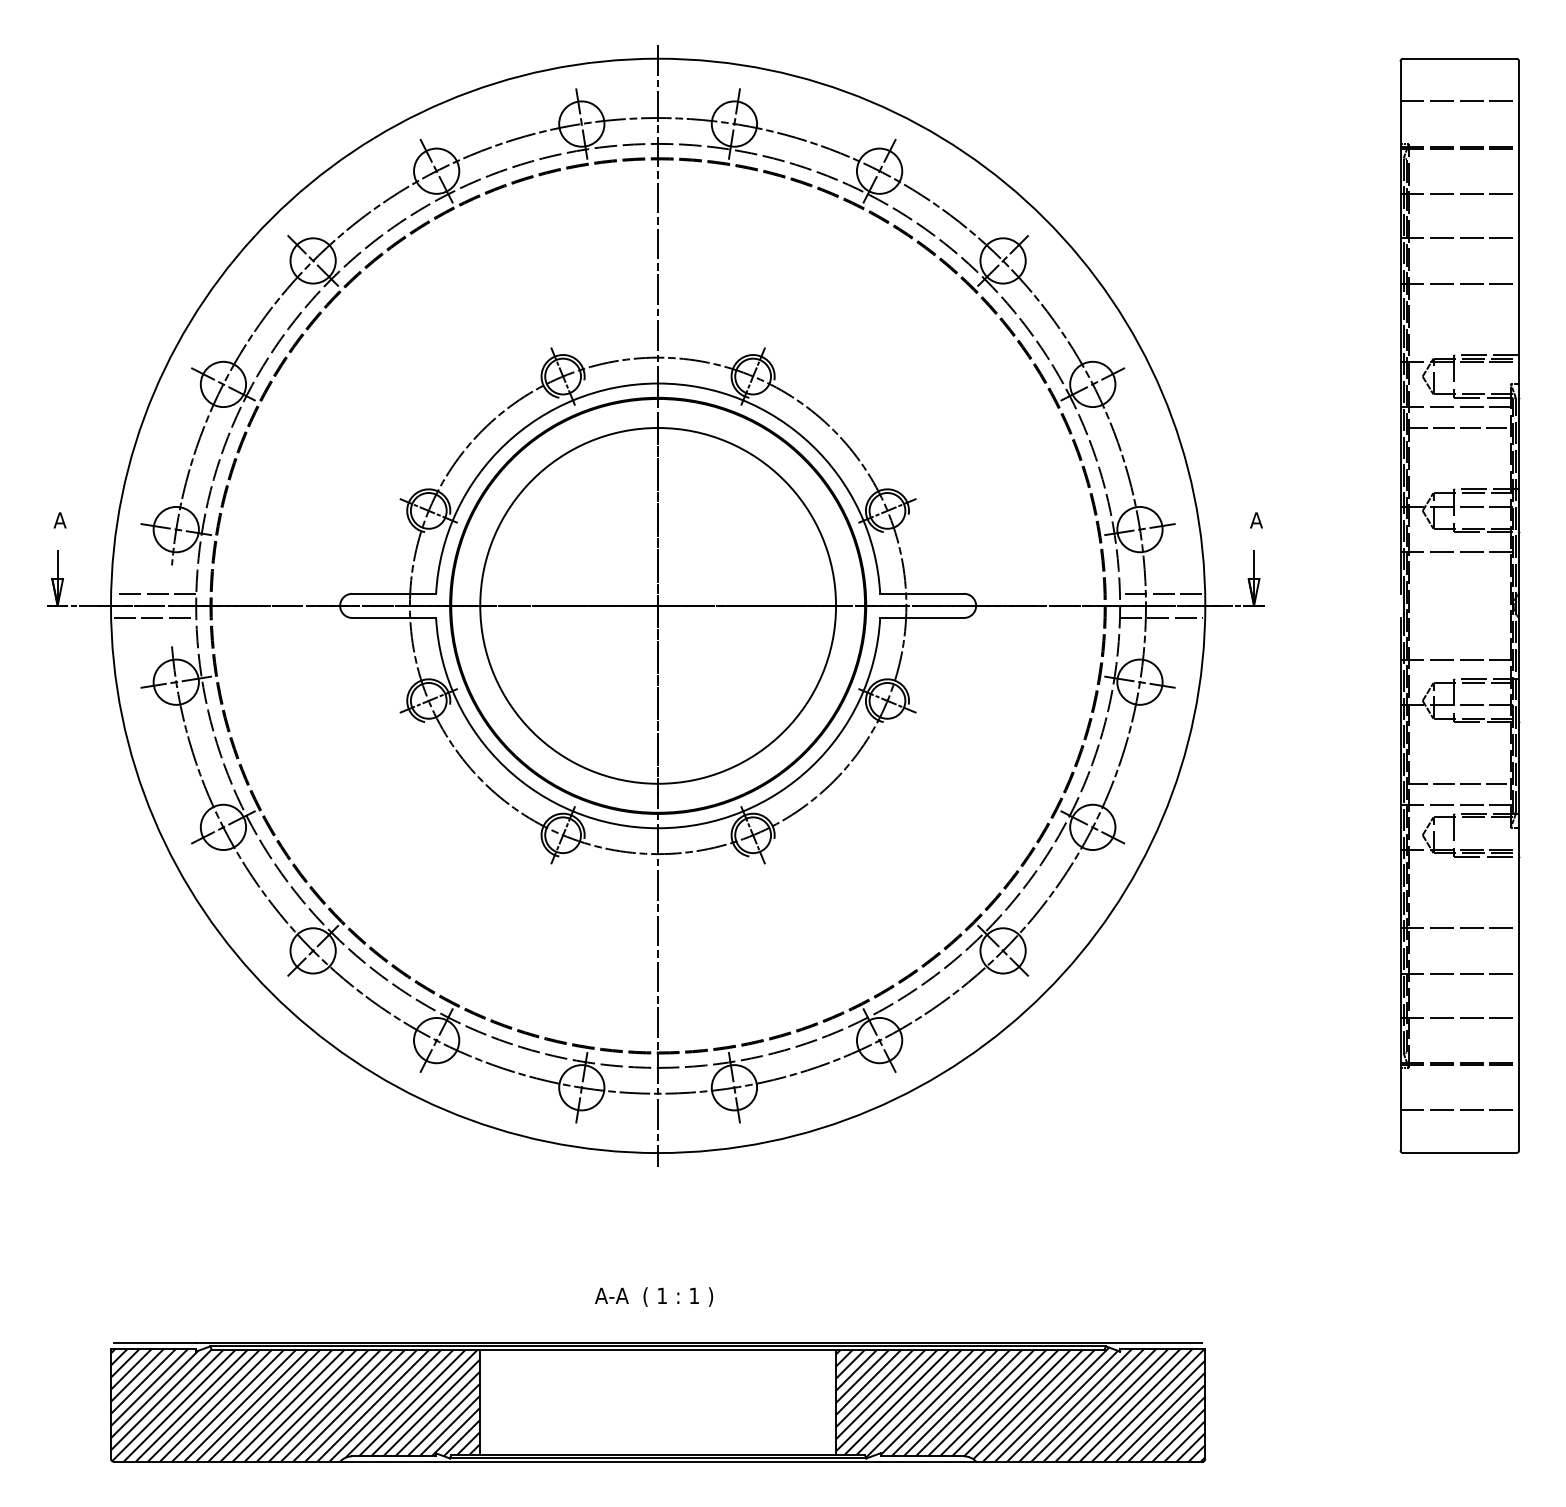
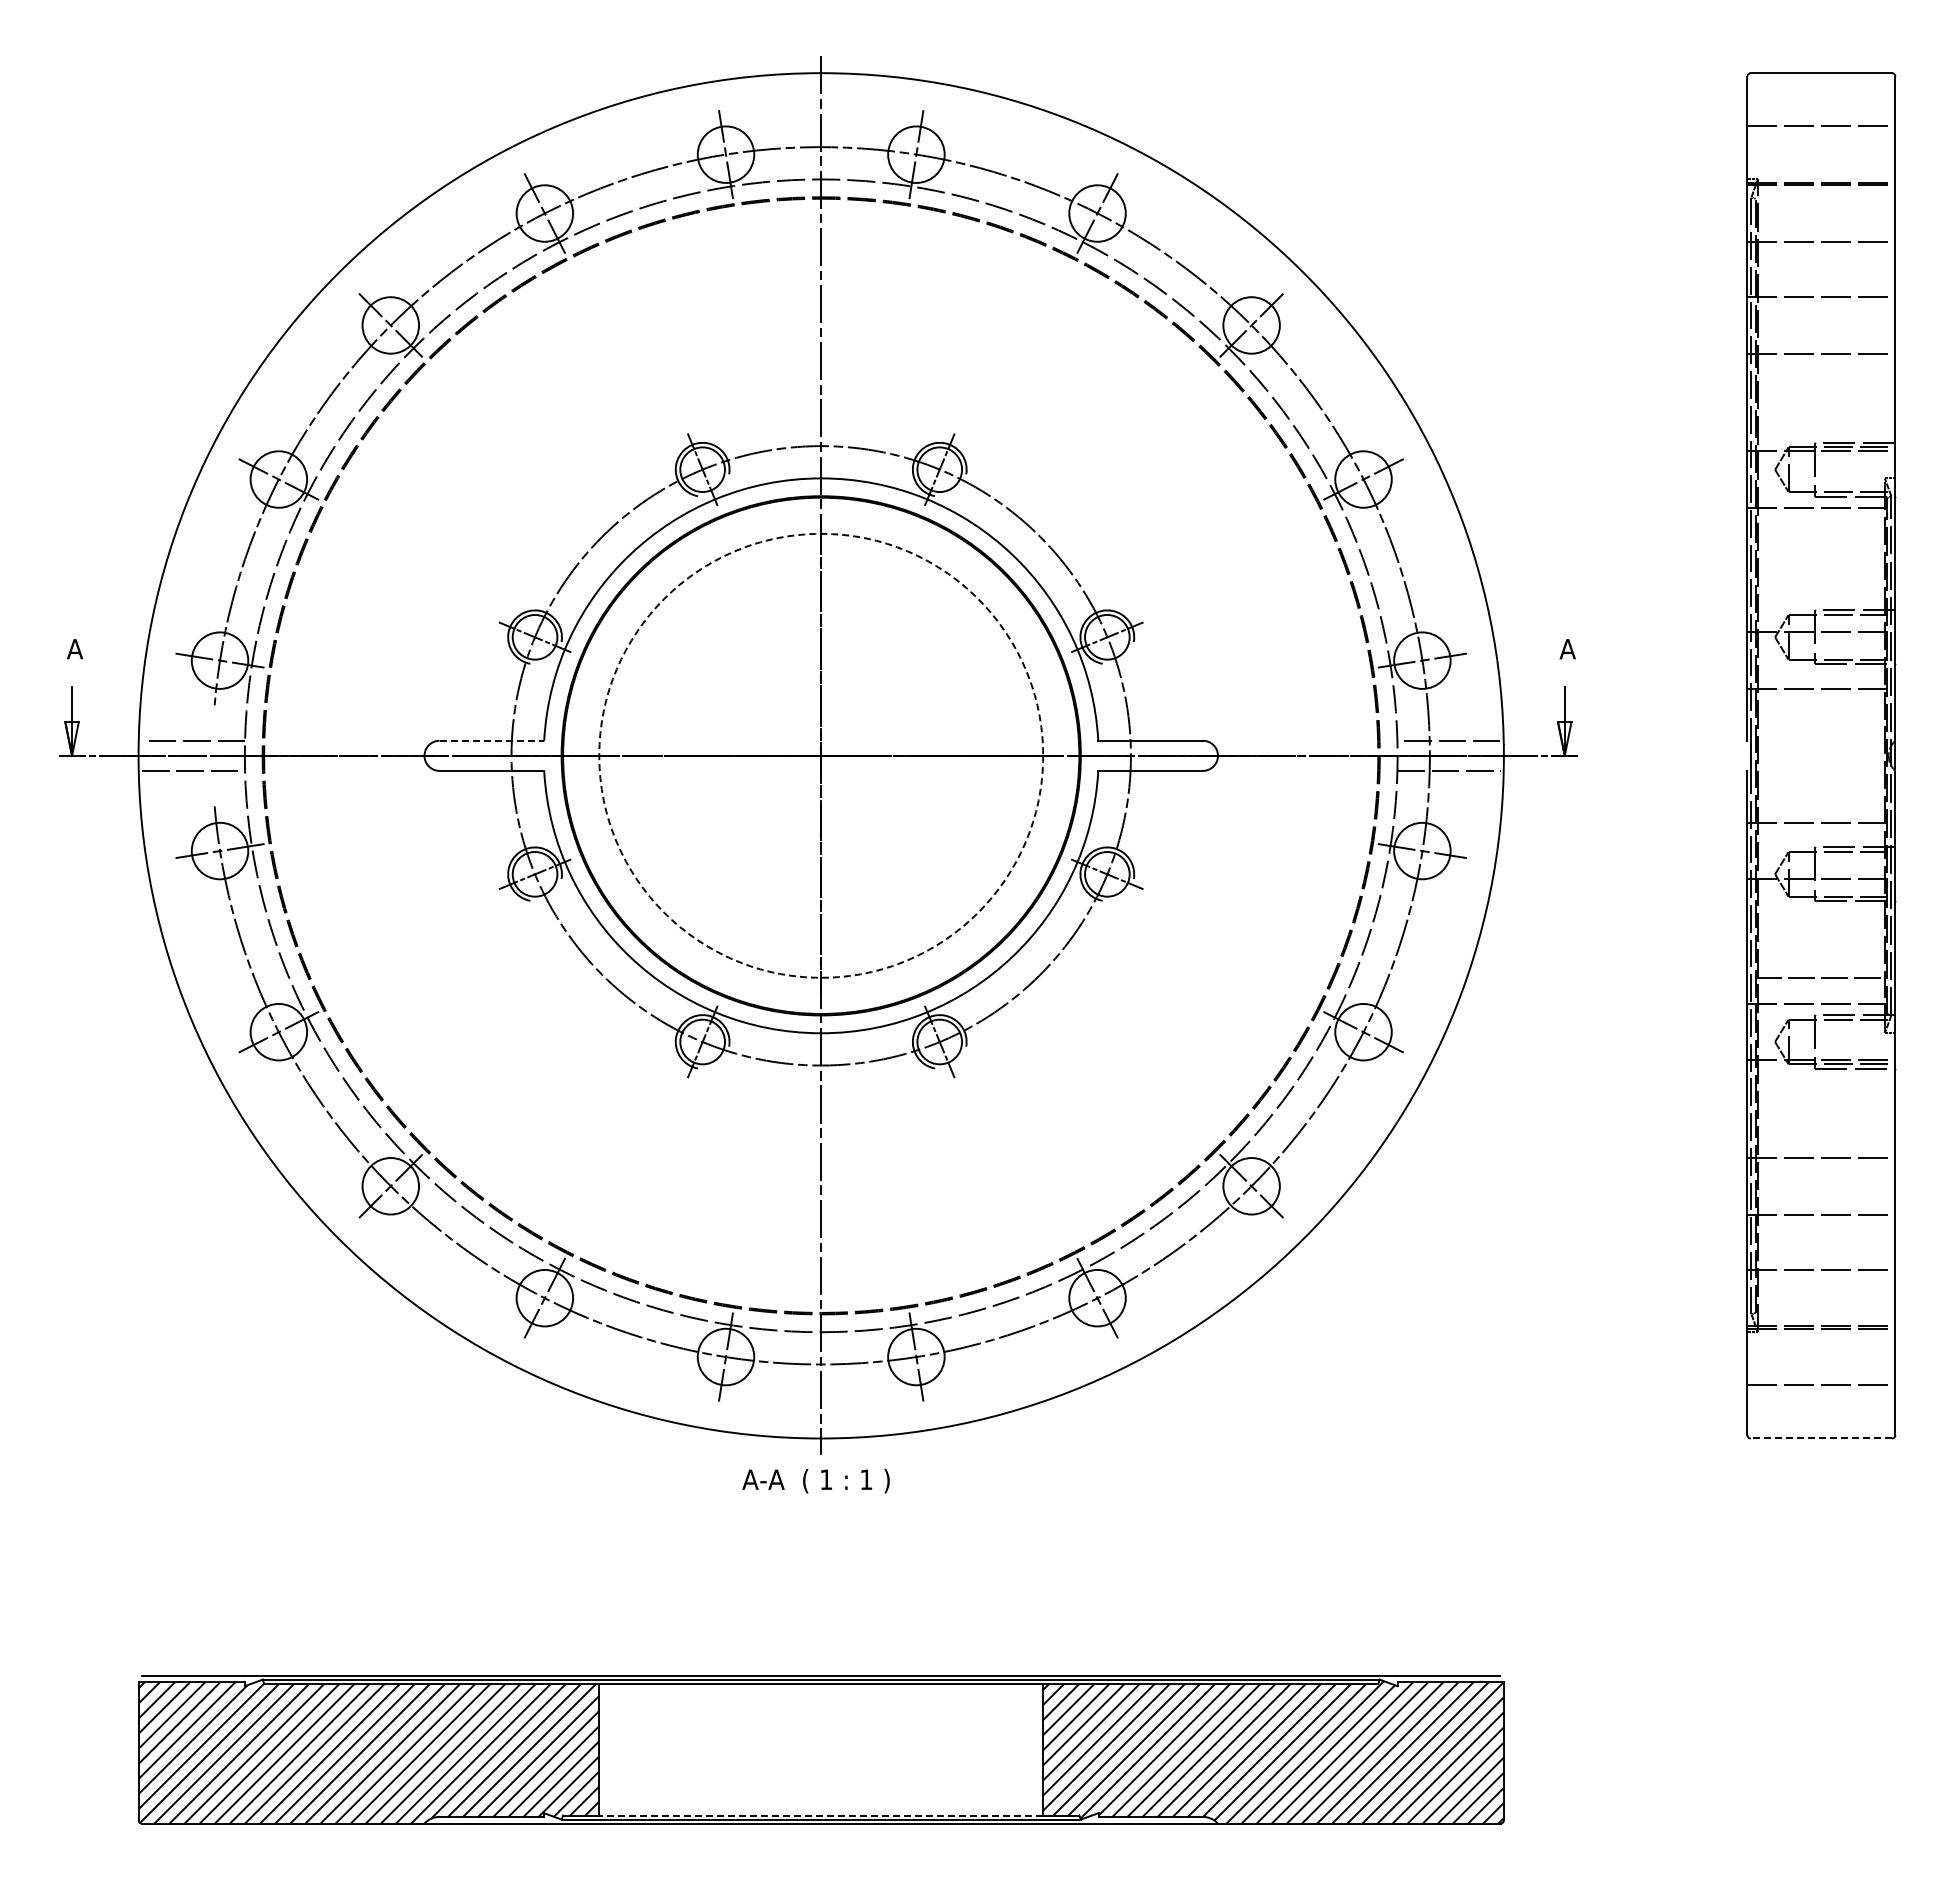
line: (1459, 427) -> (1821, 533), removed
line: (394, 593) -> (492, 740), solid -> dashed
circle: (658, 605) -> (821, 755), solid -> dashed
line: (1459, 1153) -> (1821, 1438), solid -> dashed
text: (653, 1296) -> (815, 1480), moved
line: (658, 1455) -> (821, 1815), solid -> dashed

